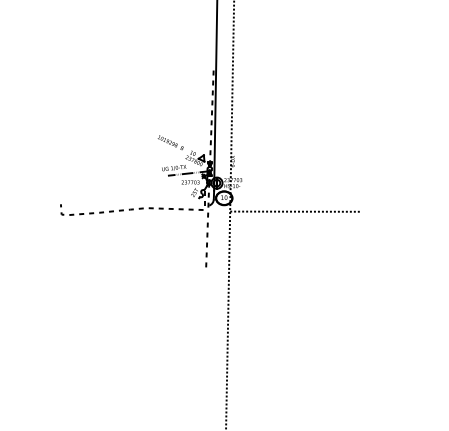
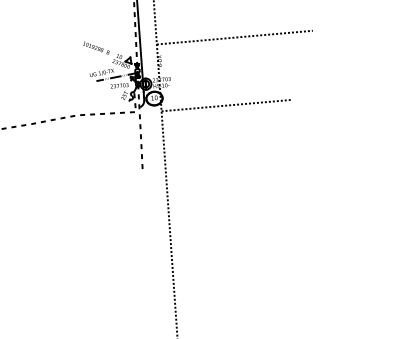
line: (309, 144) -> (234, 37), added

